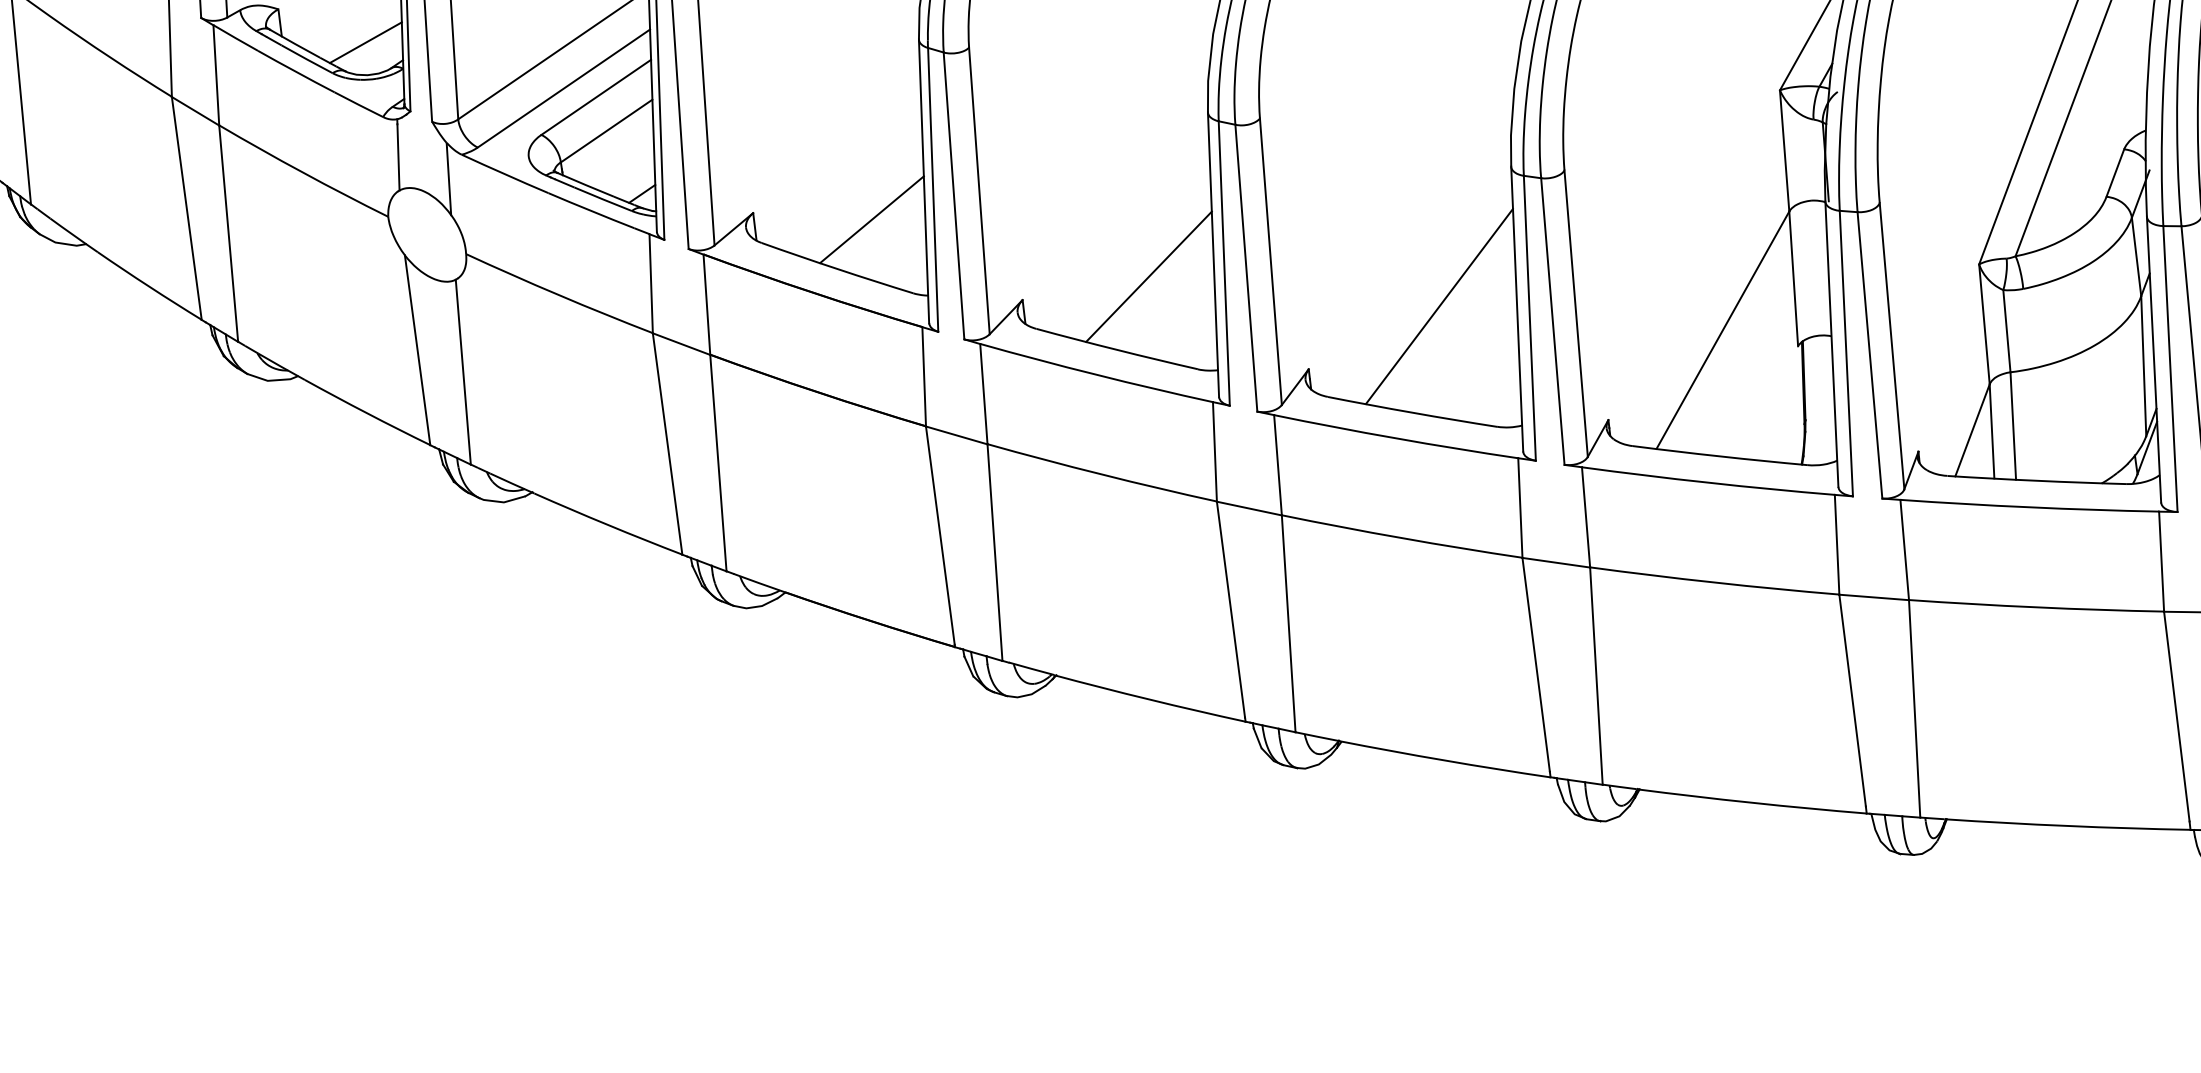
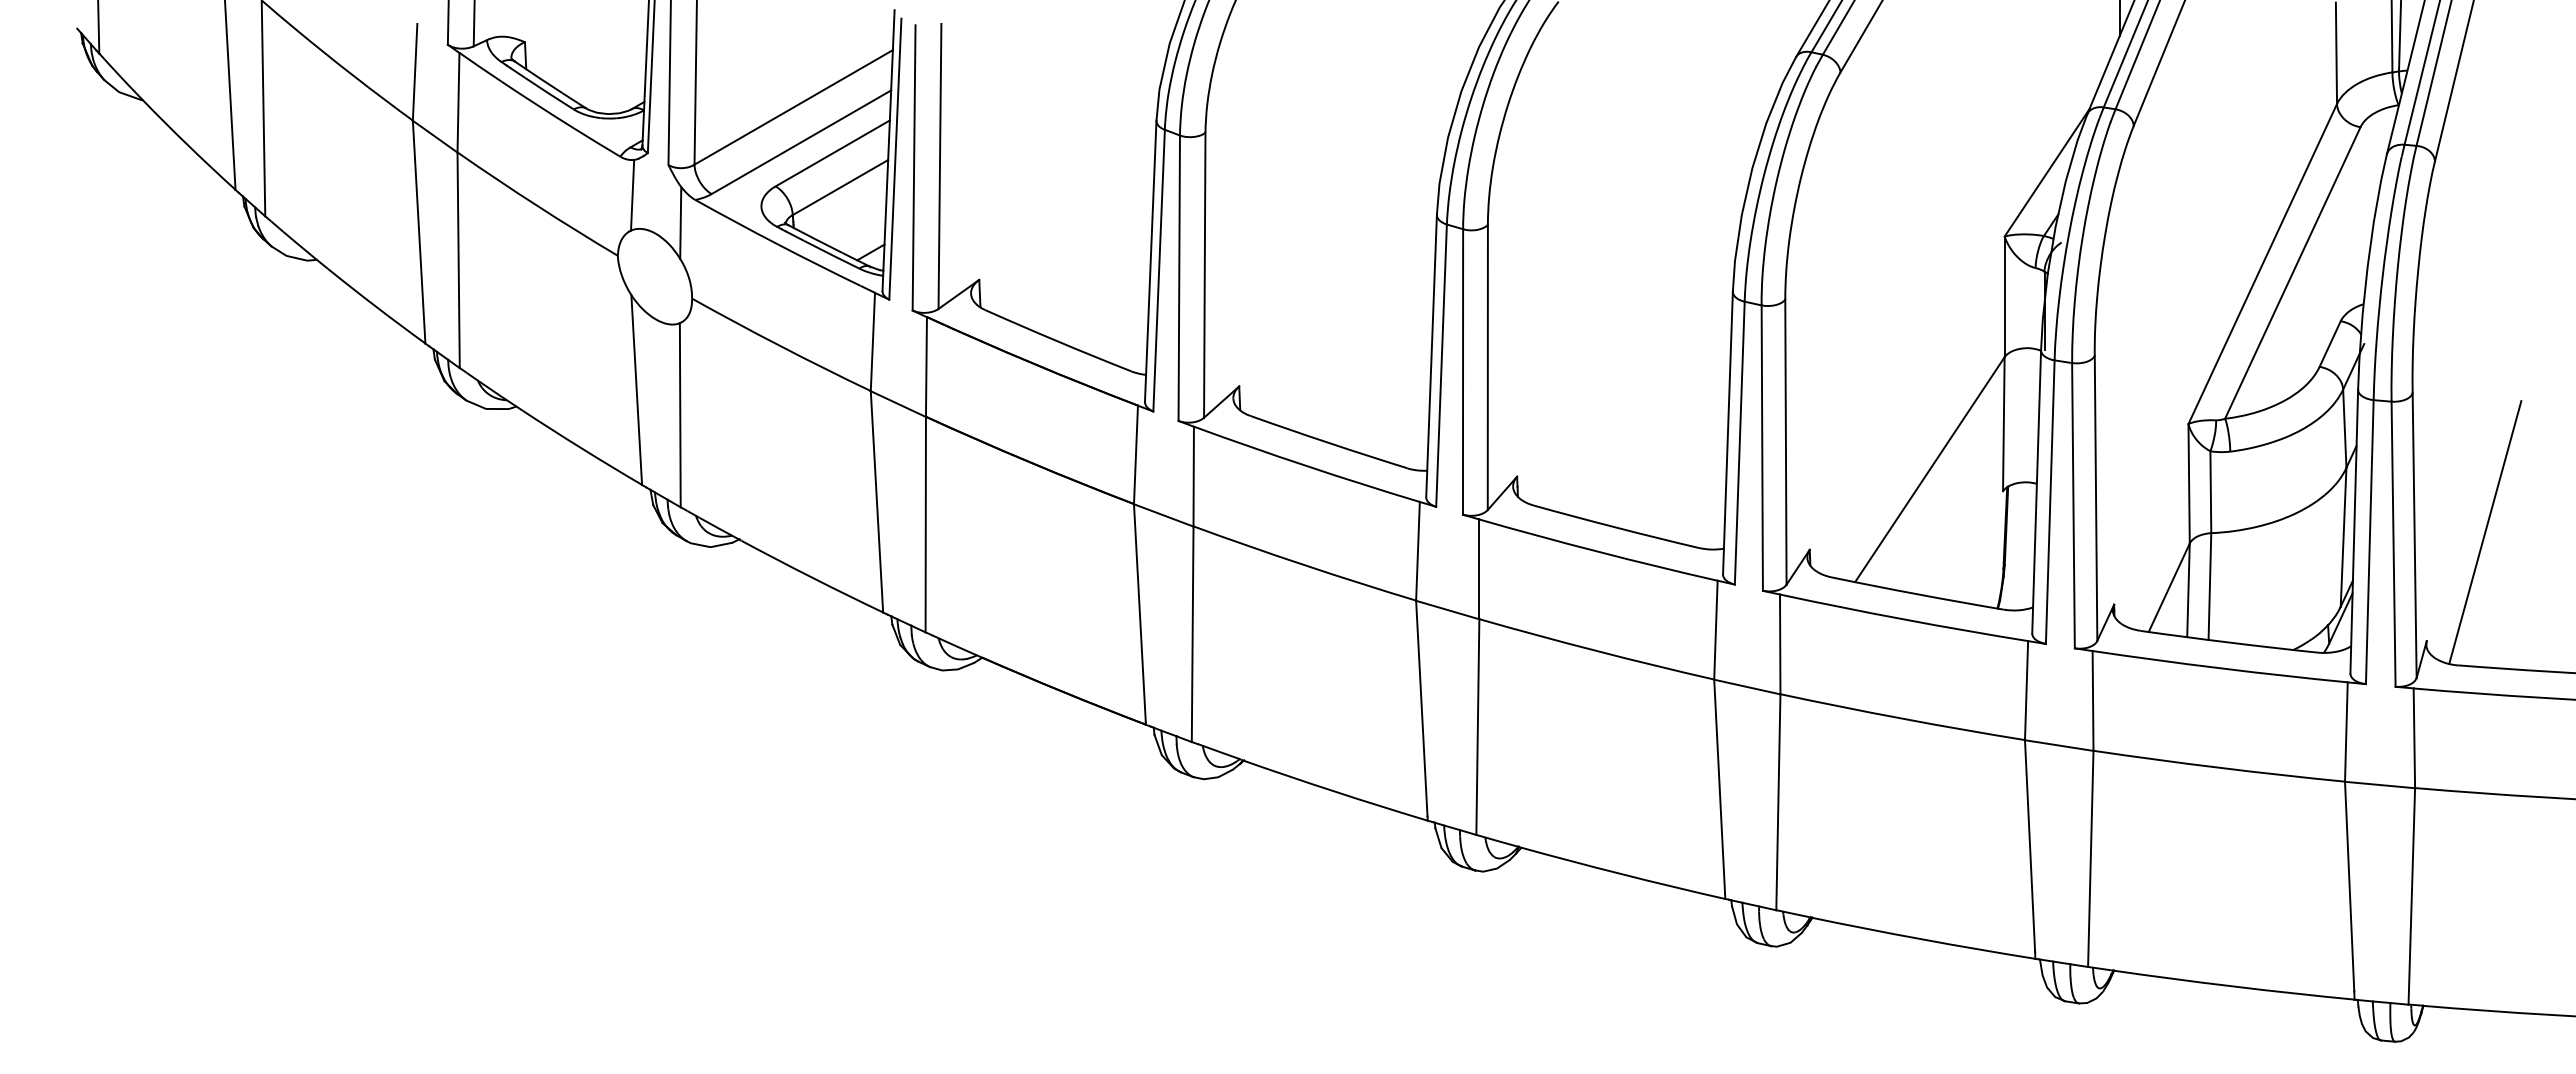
line: (365, 42) -> (608, 81), removed
line: (871, 219) -> (1095, 295), removed
line: (1148, 276) -> (1365, 372), removed
line: (1439, 306) -> (1651, 424), removed

